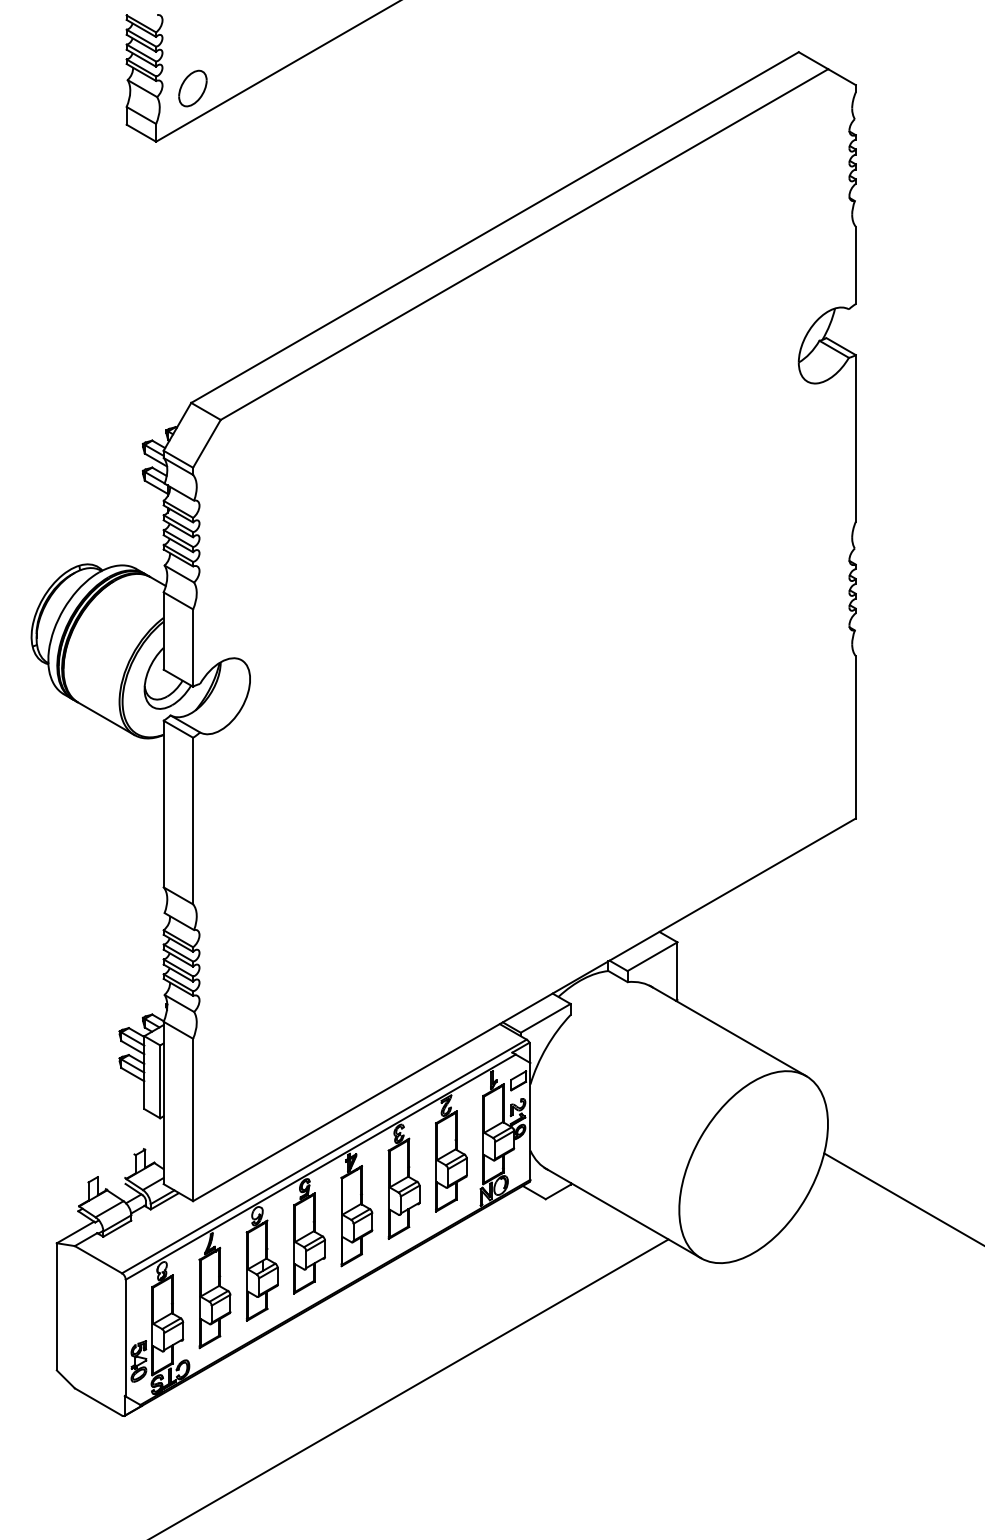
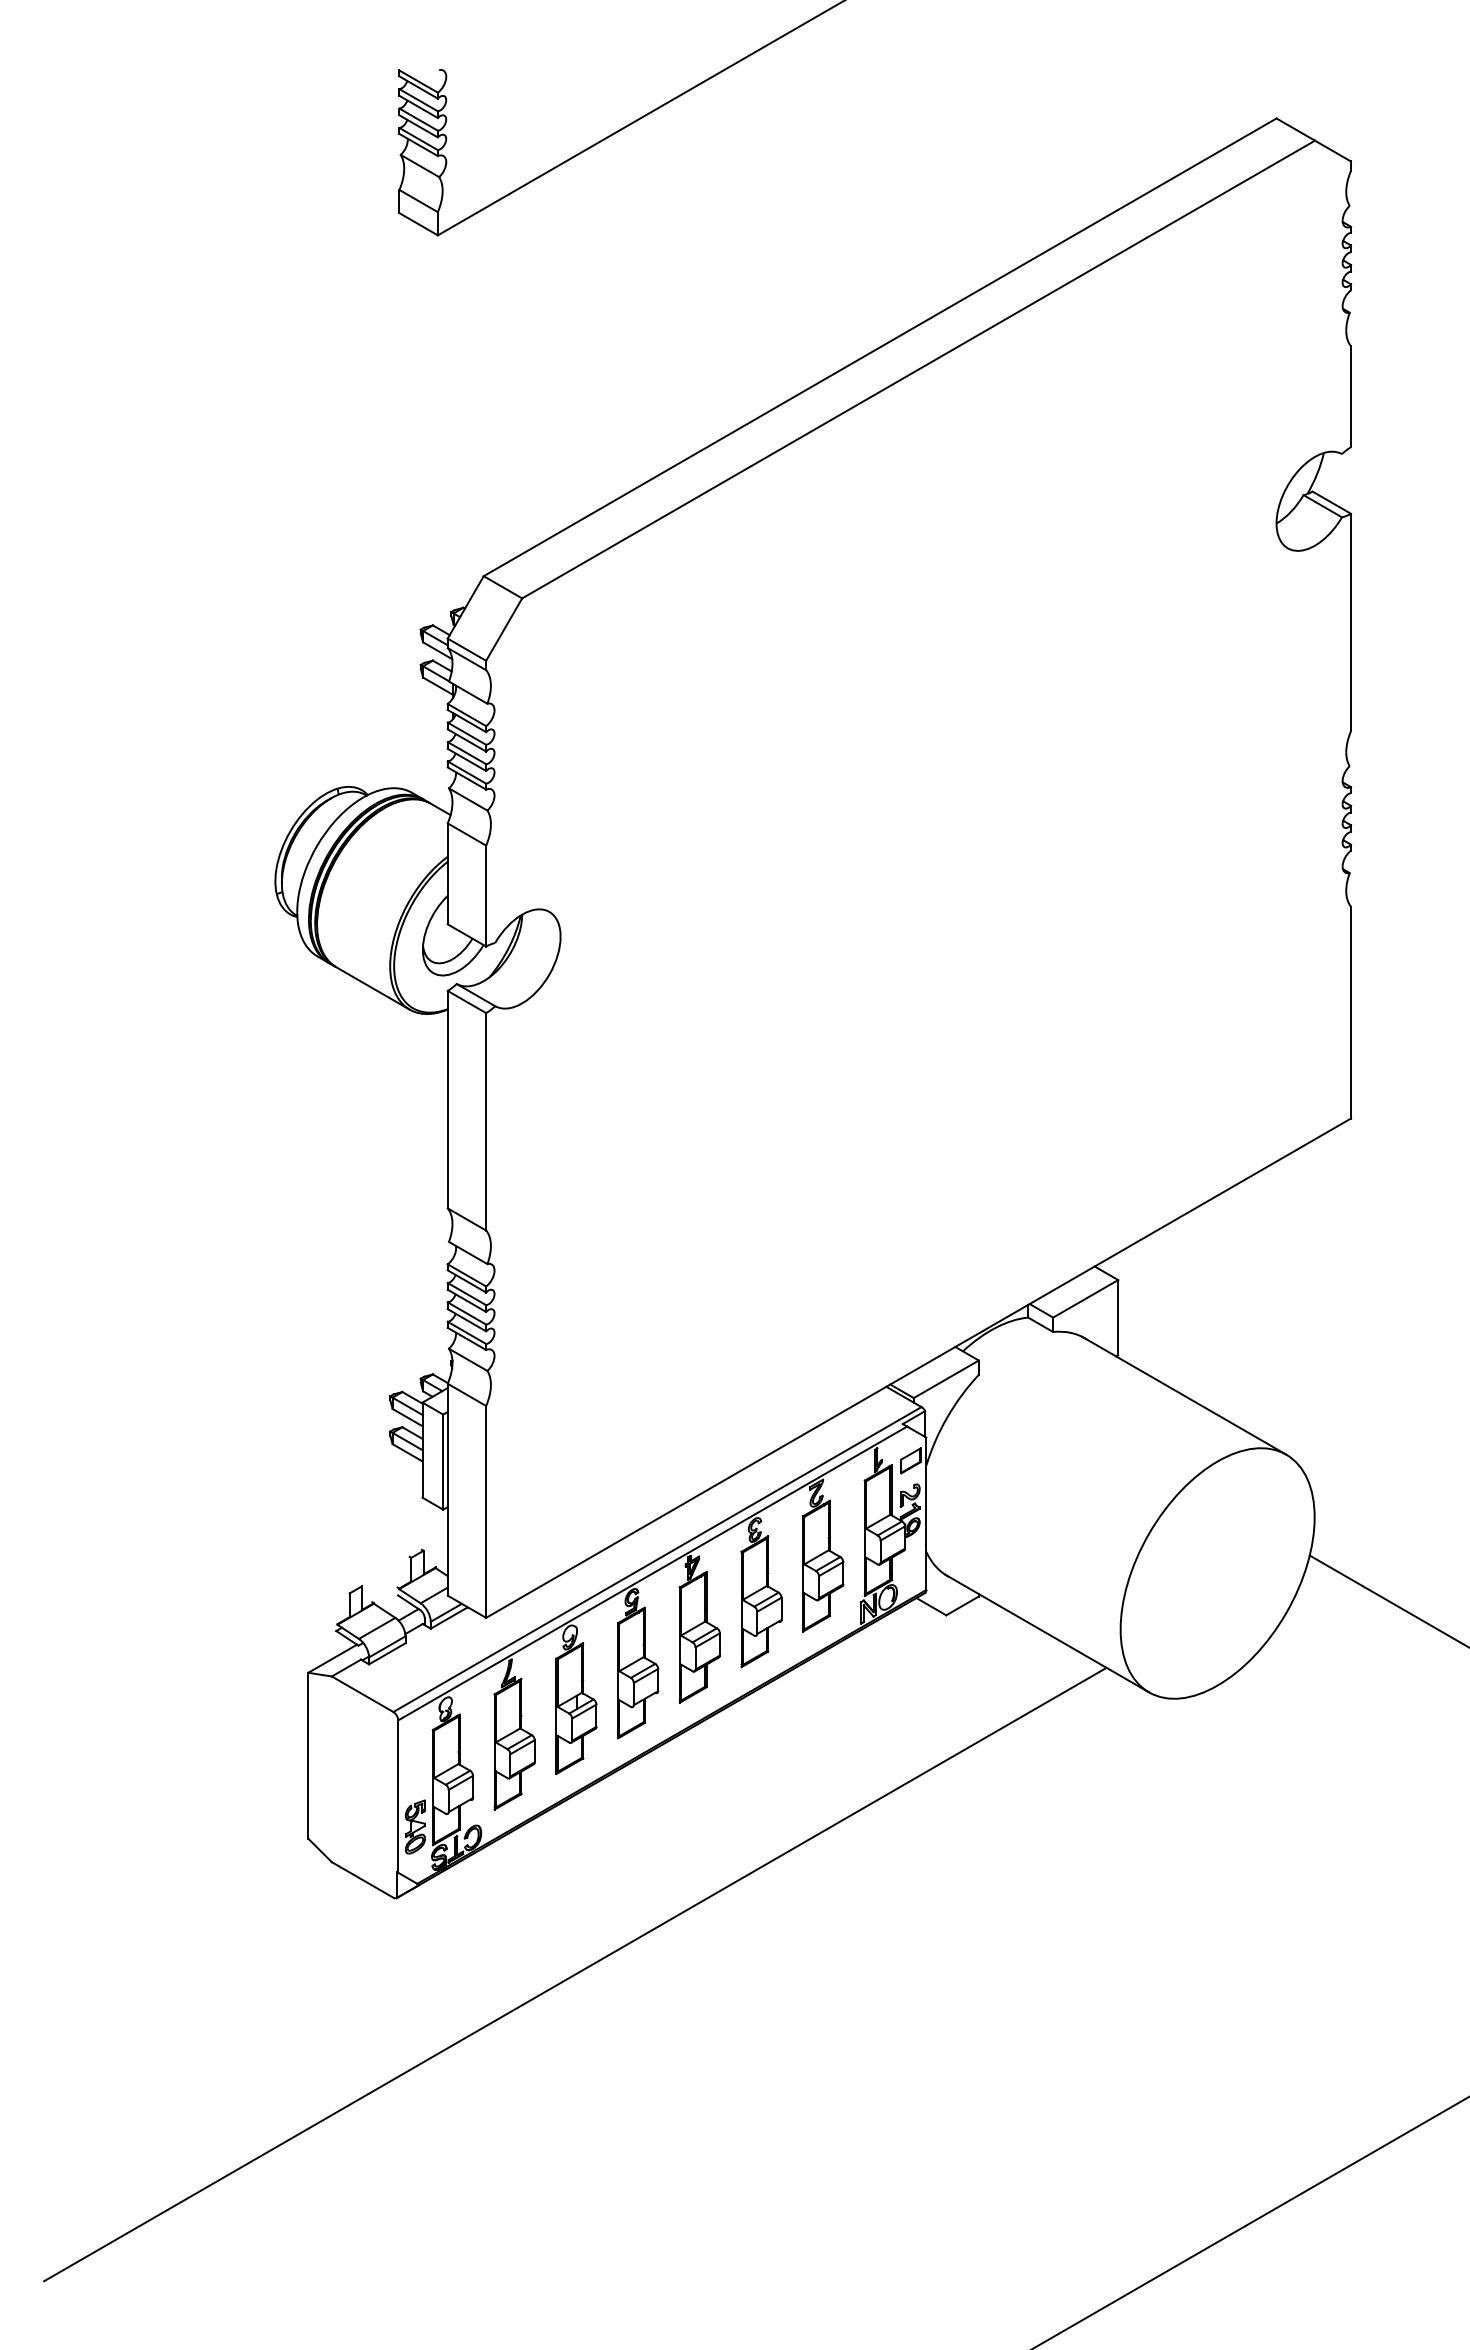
part: (192, 88) -> (485, 165), removed

